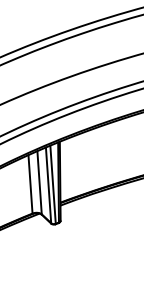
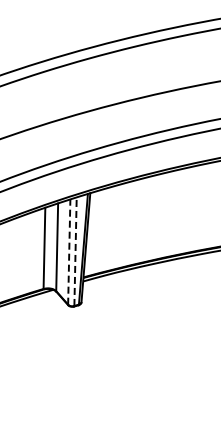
line: (53, 184) -> (75, 251), solid -> dashed
line: (48, 185) -> (69, 252), solid -> dashed

